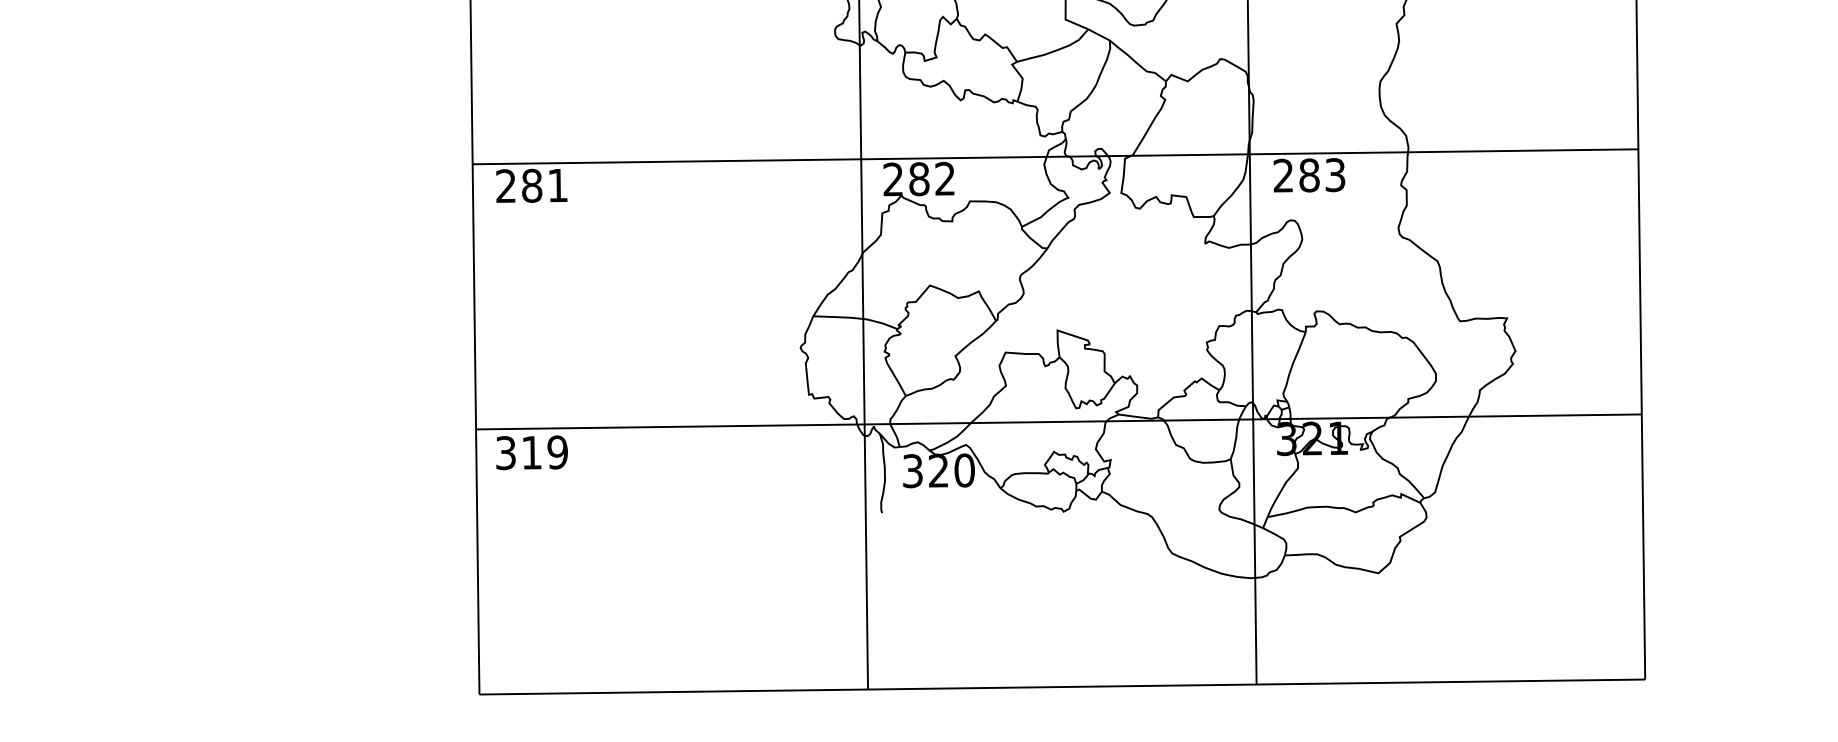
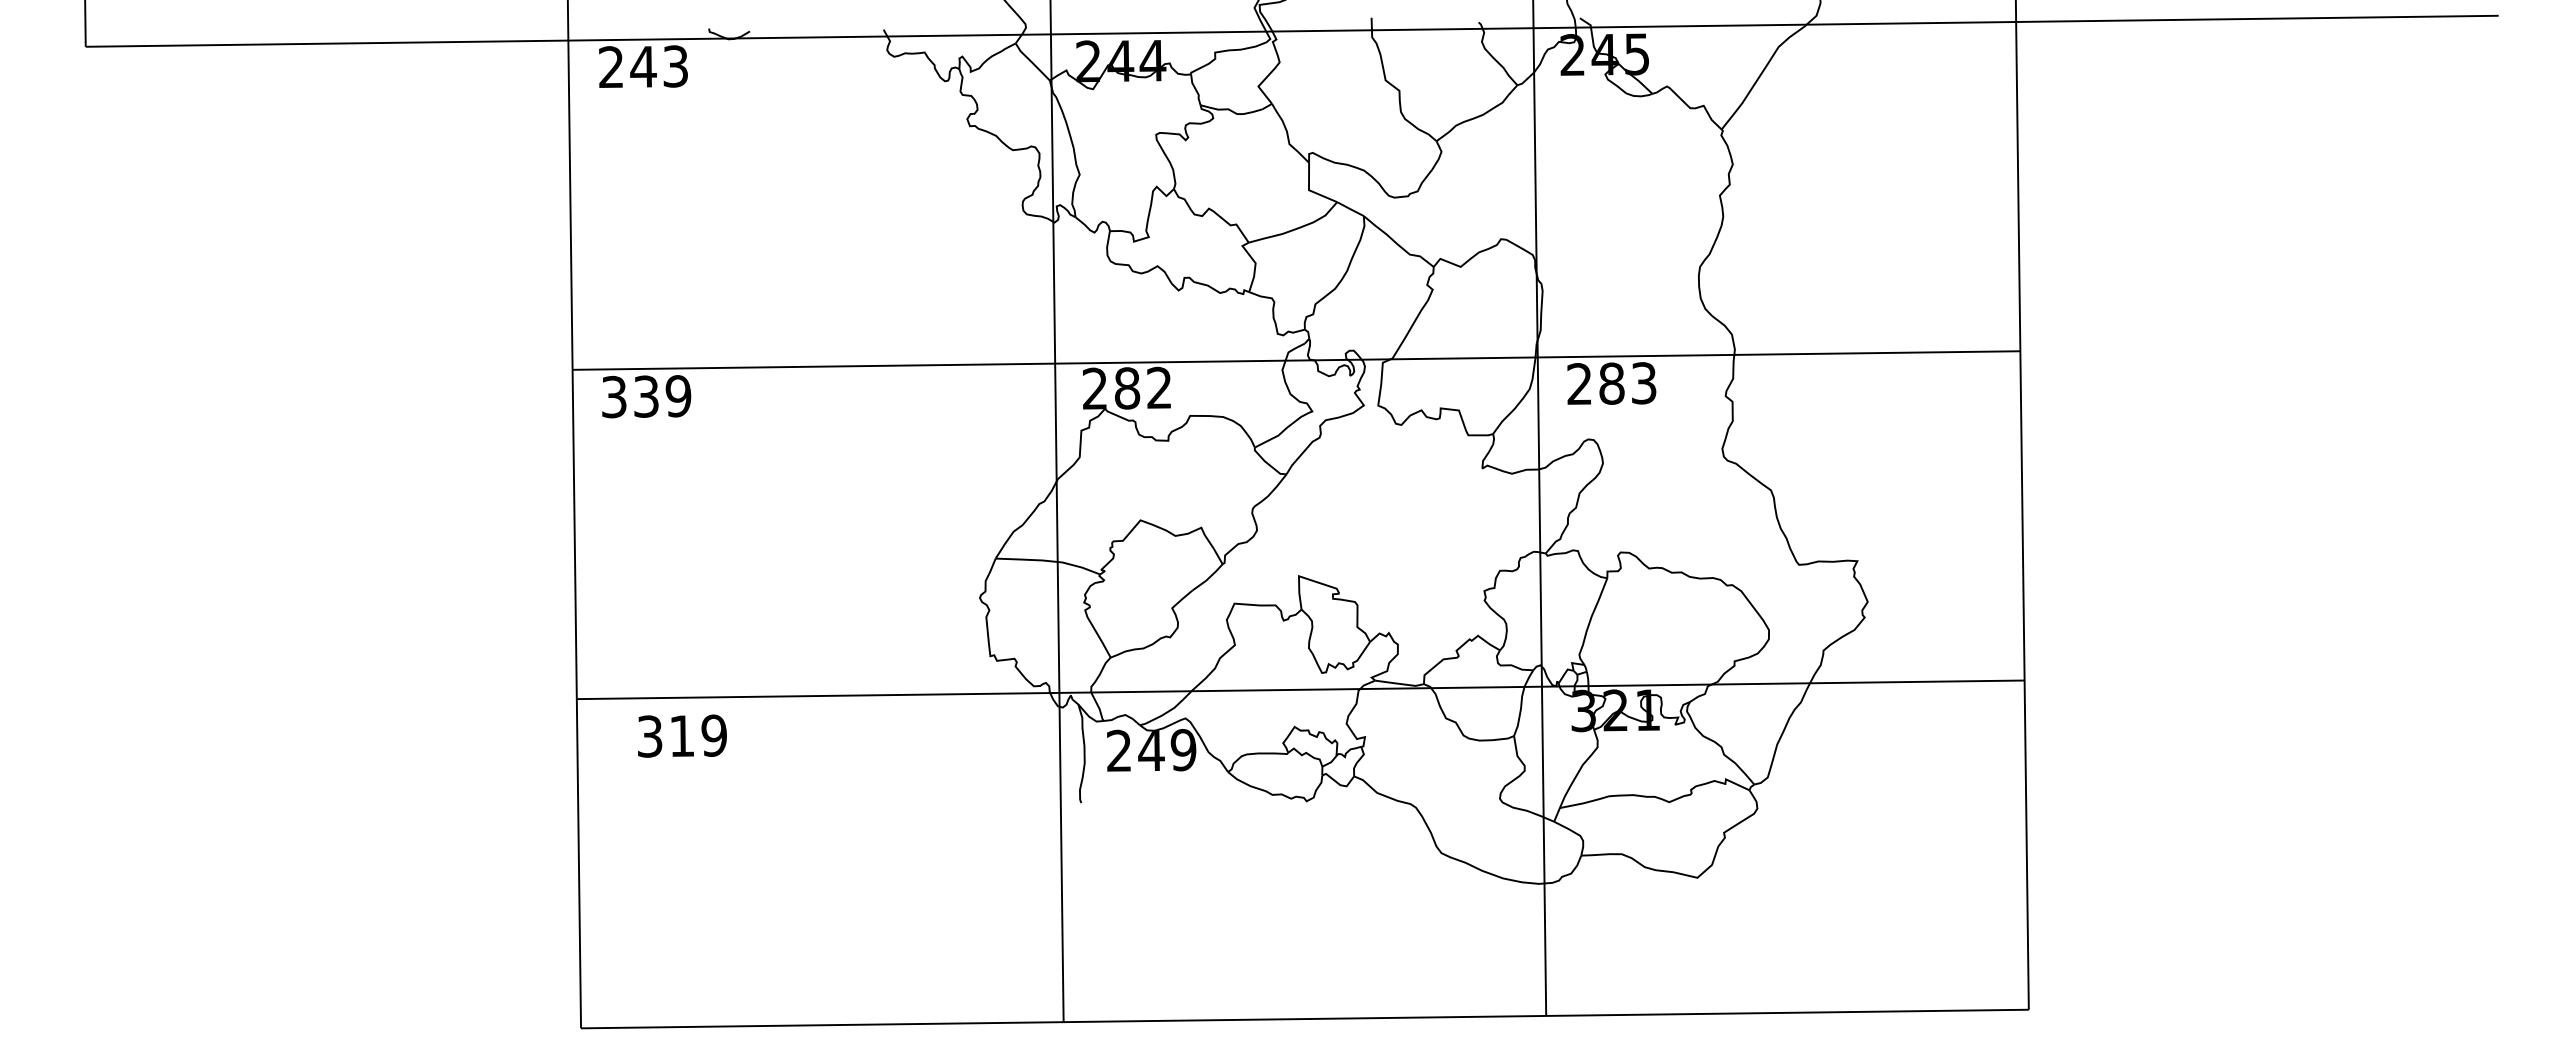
text: (532, 185) -> (646, 396), 281 -> 339
text: (532, 452) -> (682, 735), moved
text: (938, 470) -> (1151, 750), 320 -> 249

